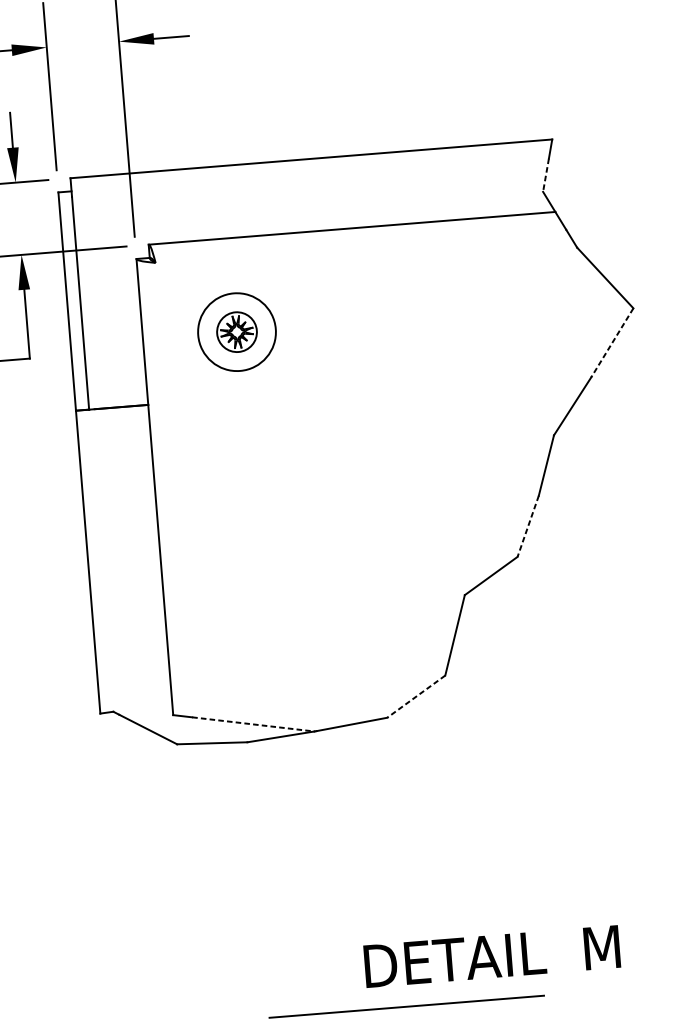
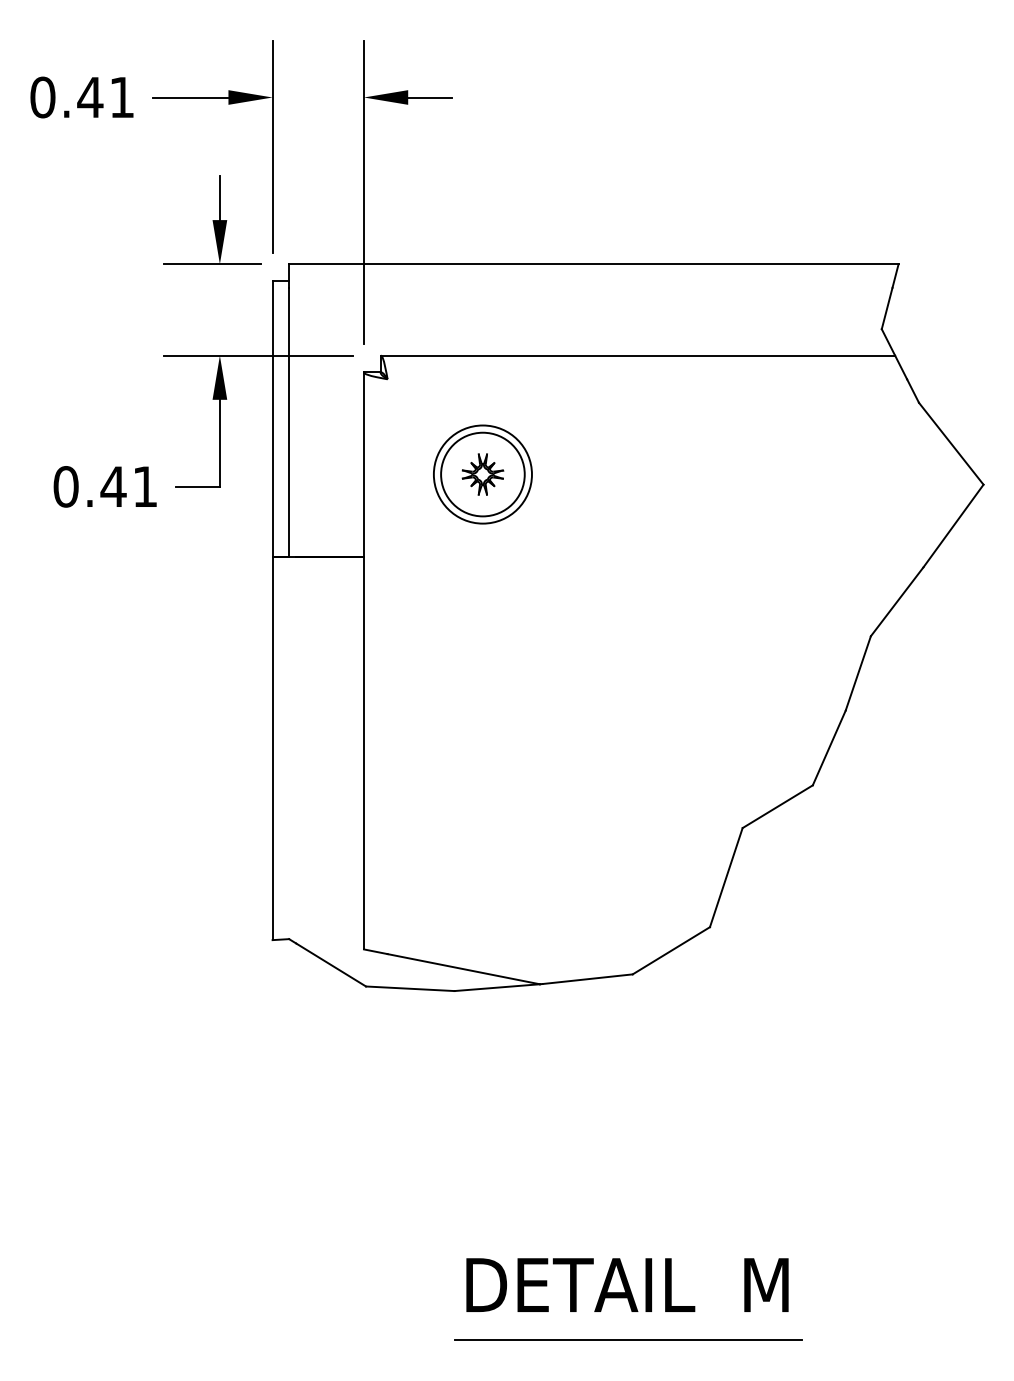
line: (546, 175) -> (887, 309), dashed -> solid
circle: (236, 332) -> (482, 474), size x1.67
line: (612, 343) -> (953, 526), dashed -> solid
line: (528, 525) -> (829, 747), dashed -> solid
line: (415, 697) -> (670, 951), dashed -> solid
line: (253, 724) -> (463, 969), dashed -> solid
text: (492, 956) -> (627, 1284), moved

